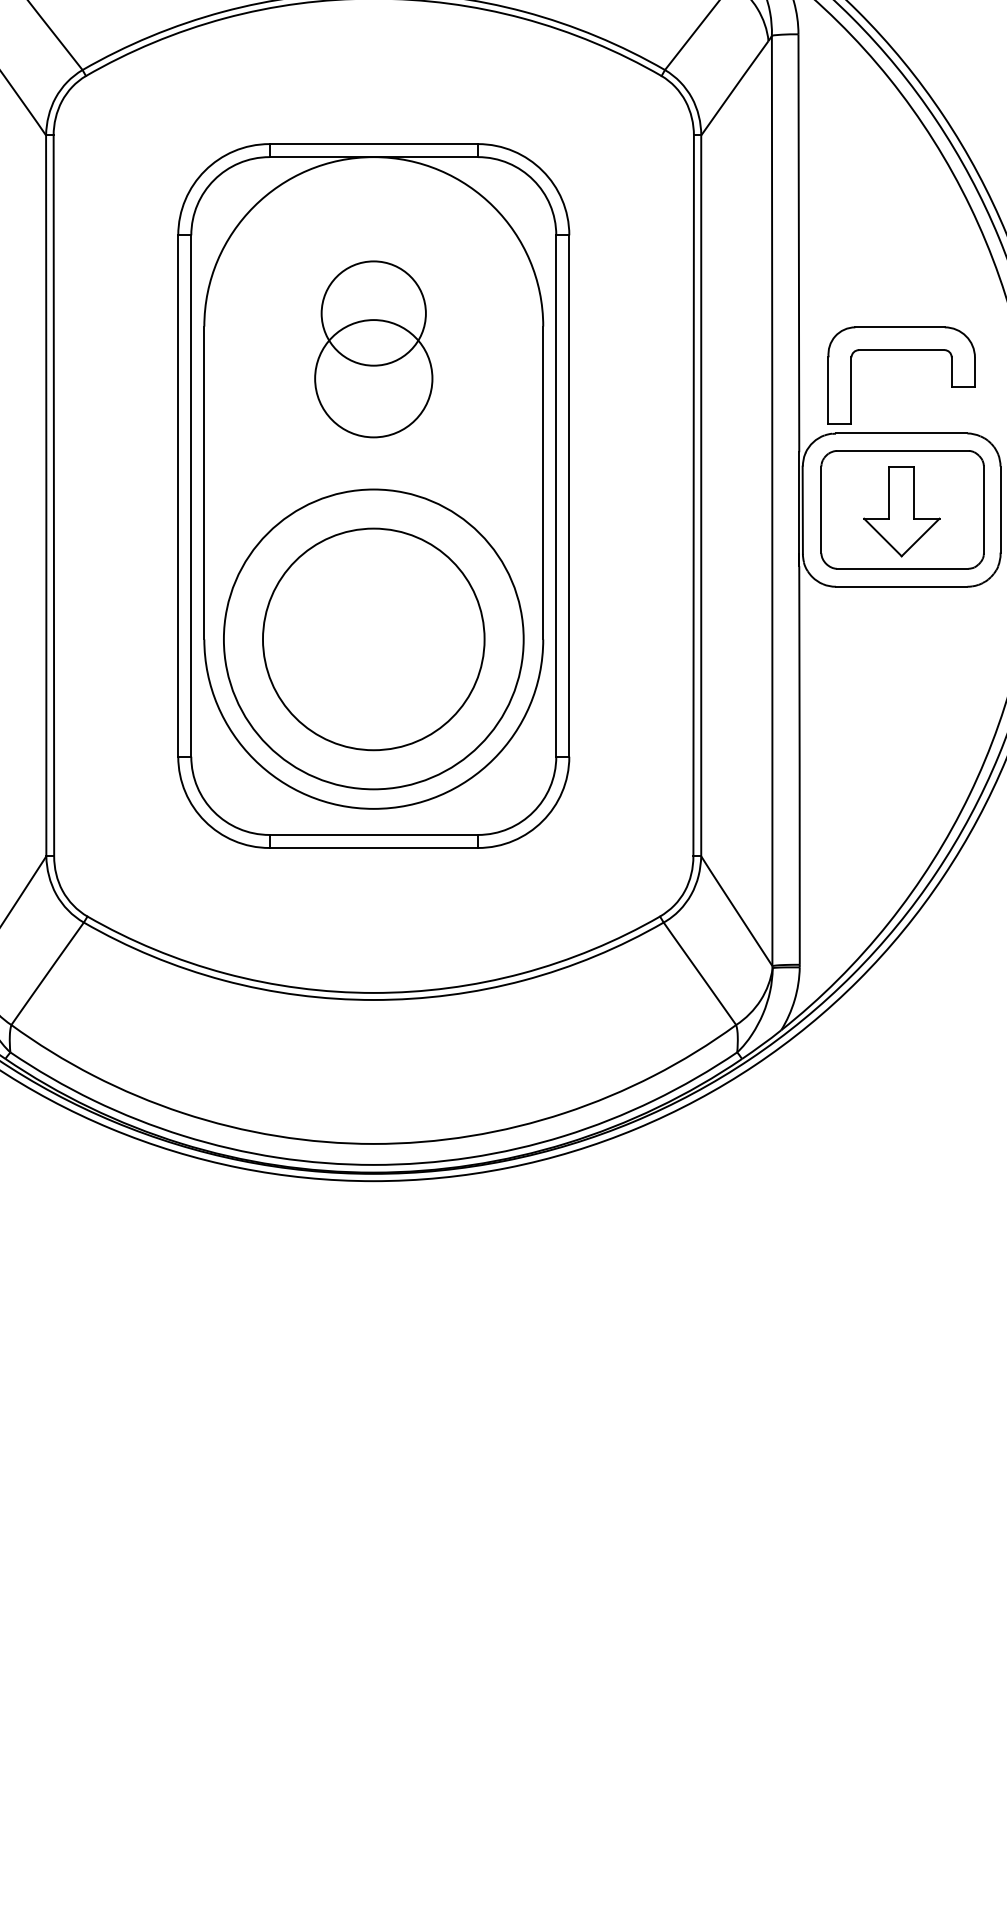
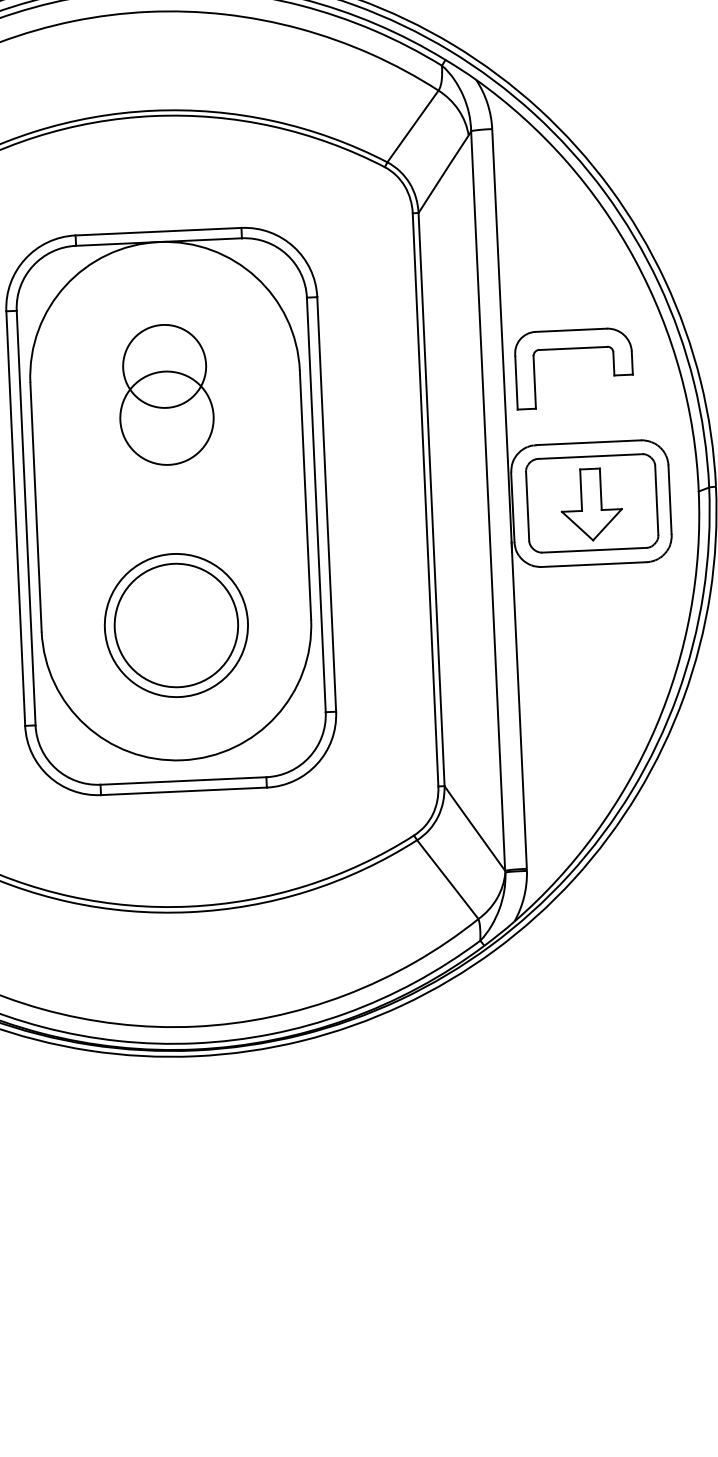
part: (901, 350) -> (573, 348), moved
circle: (373, 639) -> (176, 625), size x0.6
circle: (373, 639) -> (176, 625), size x0.7

